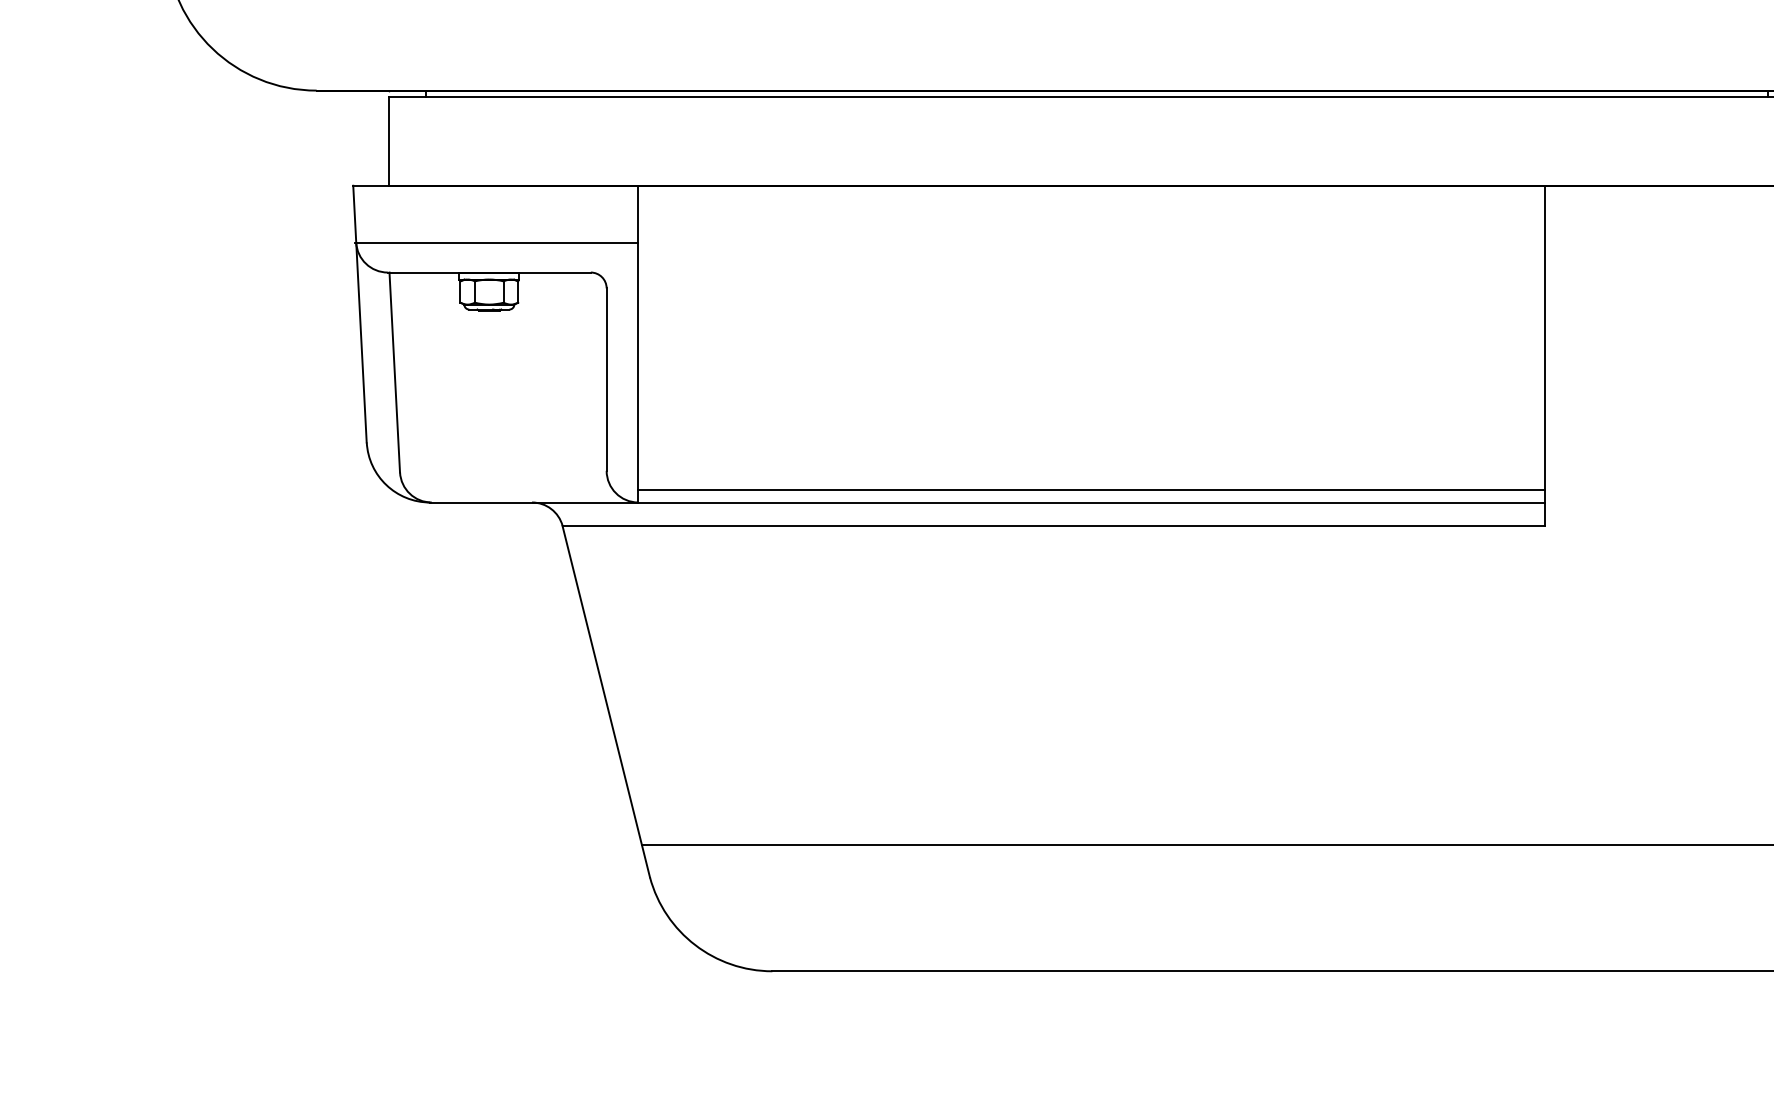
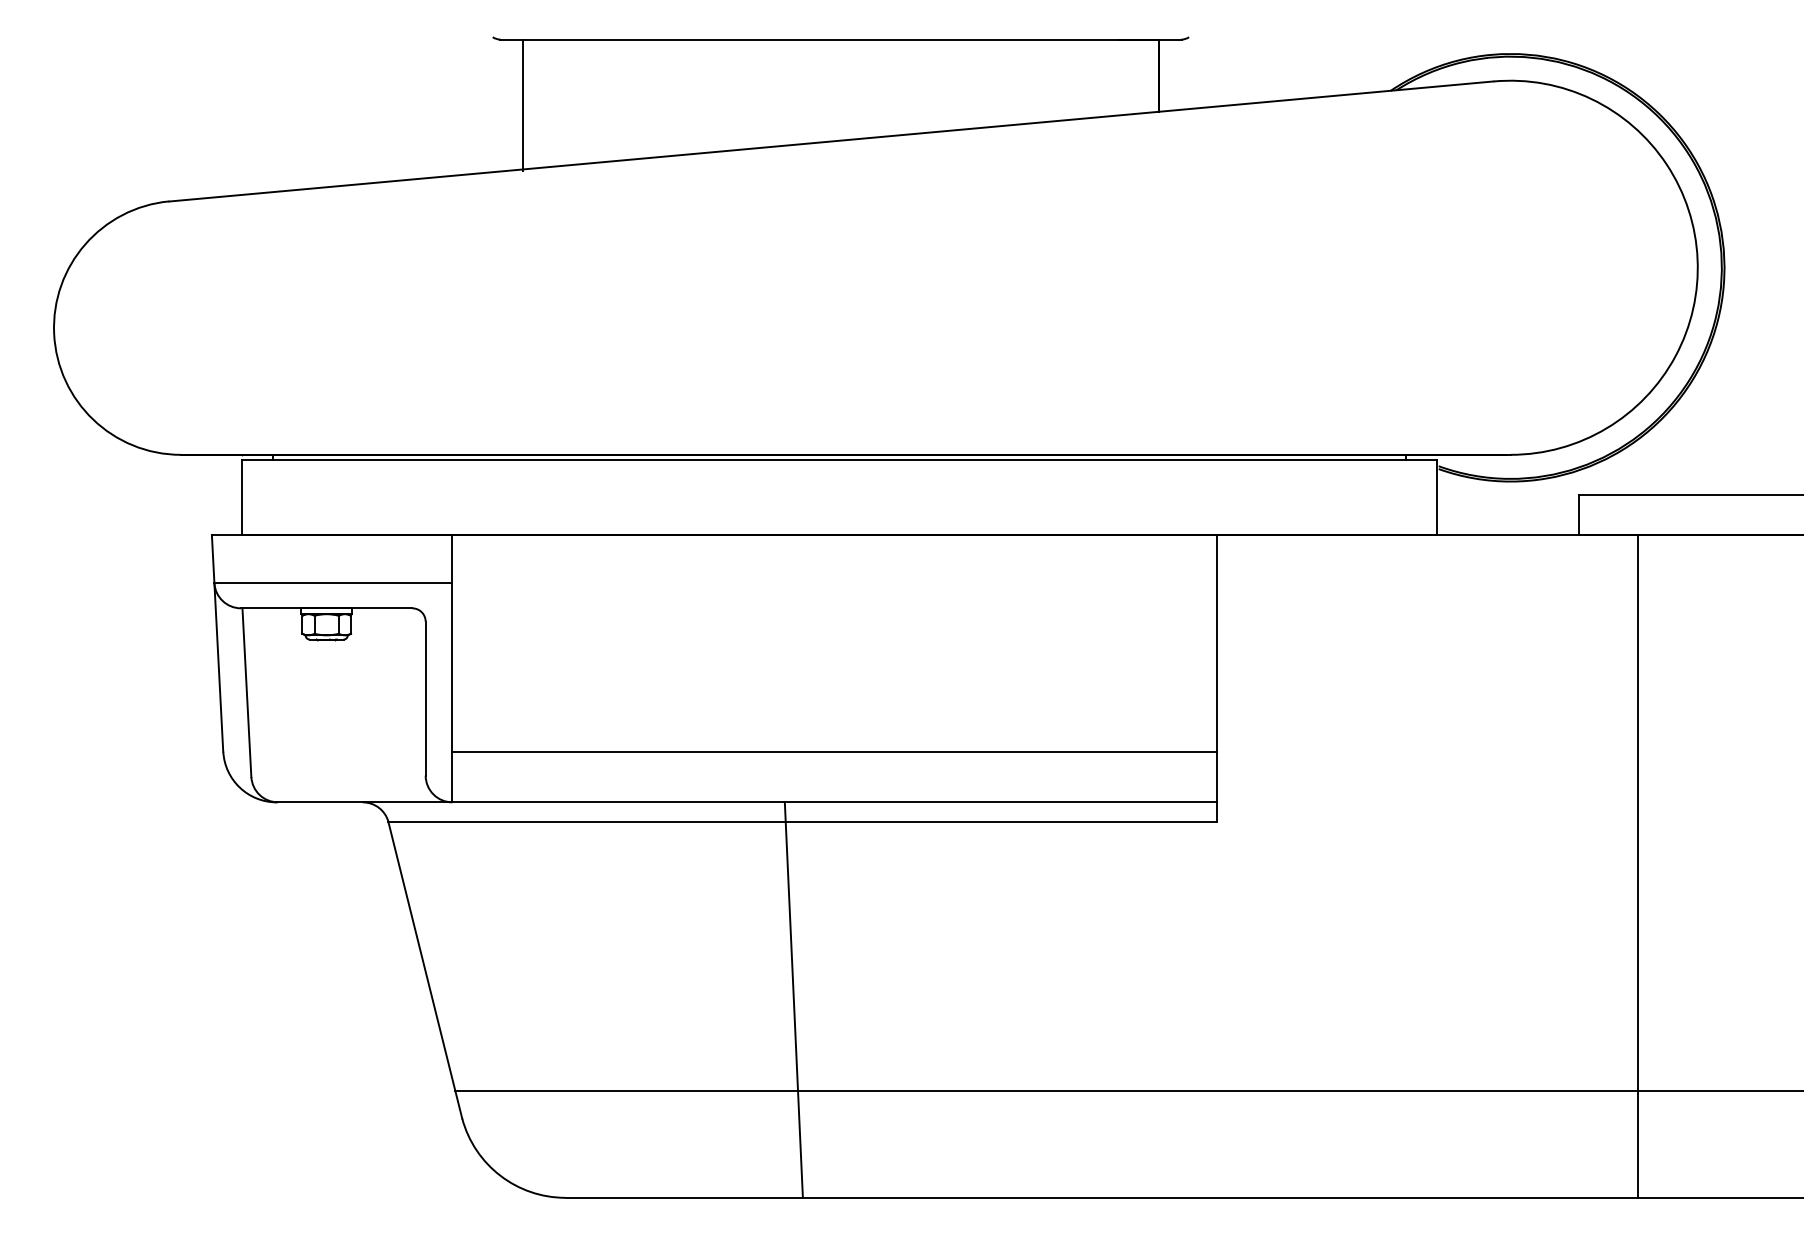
line: (1091, 489) -> (834, 751), moved
line: (1042, 736) -> (793, 999), added

